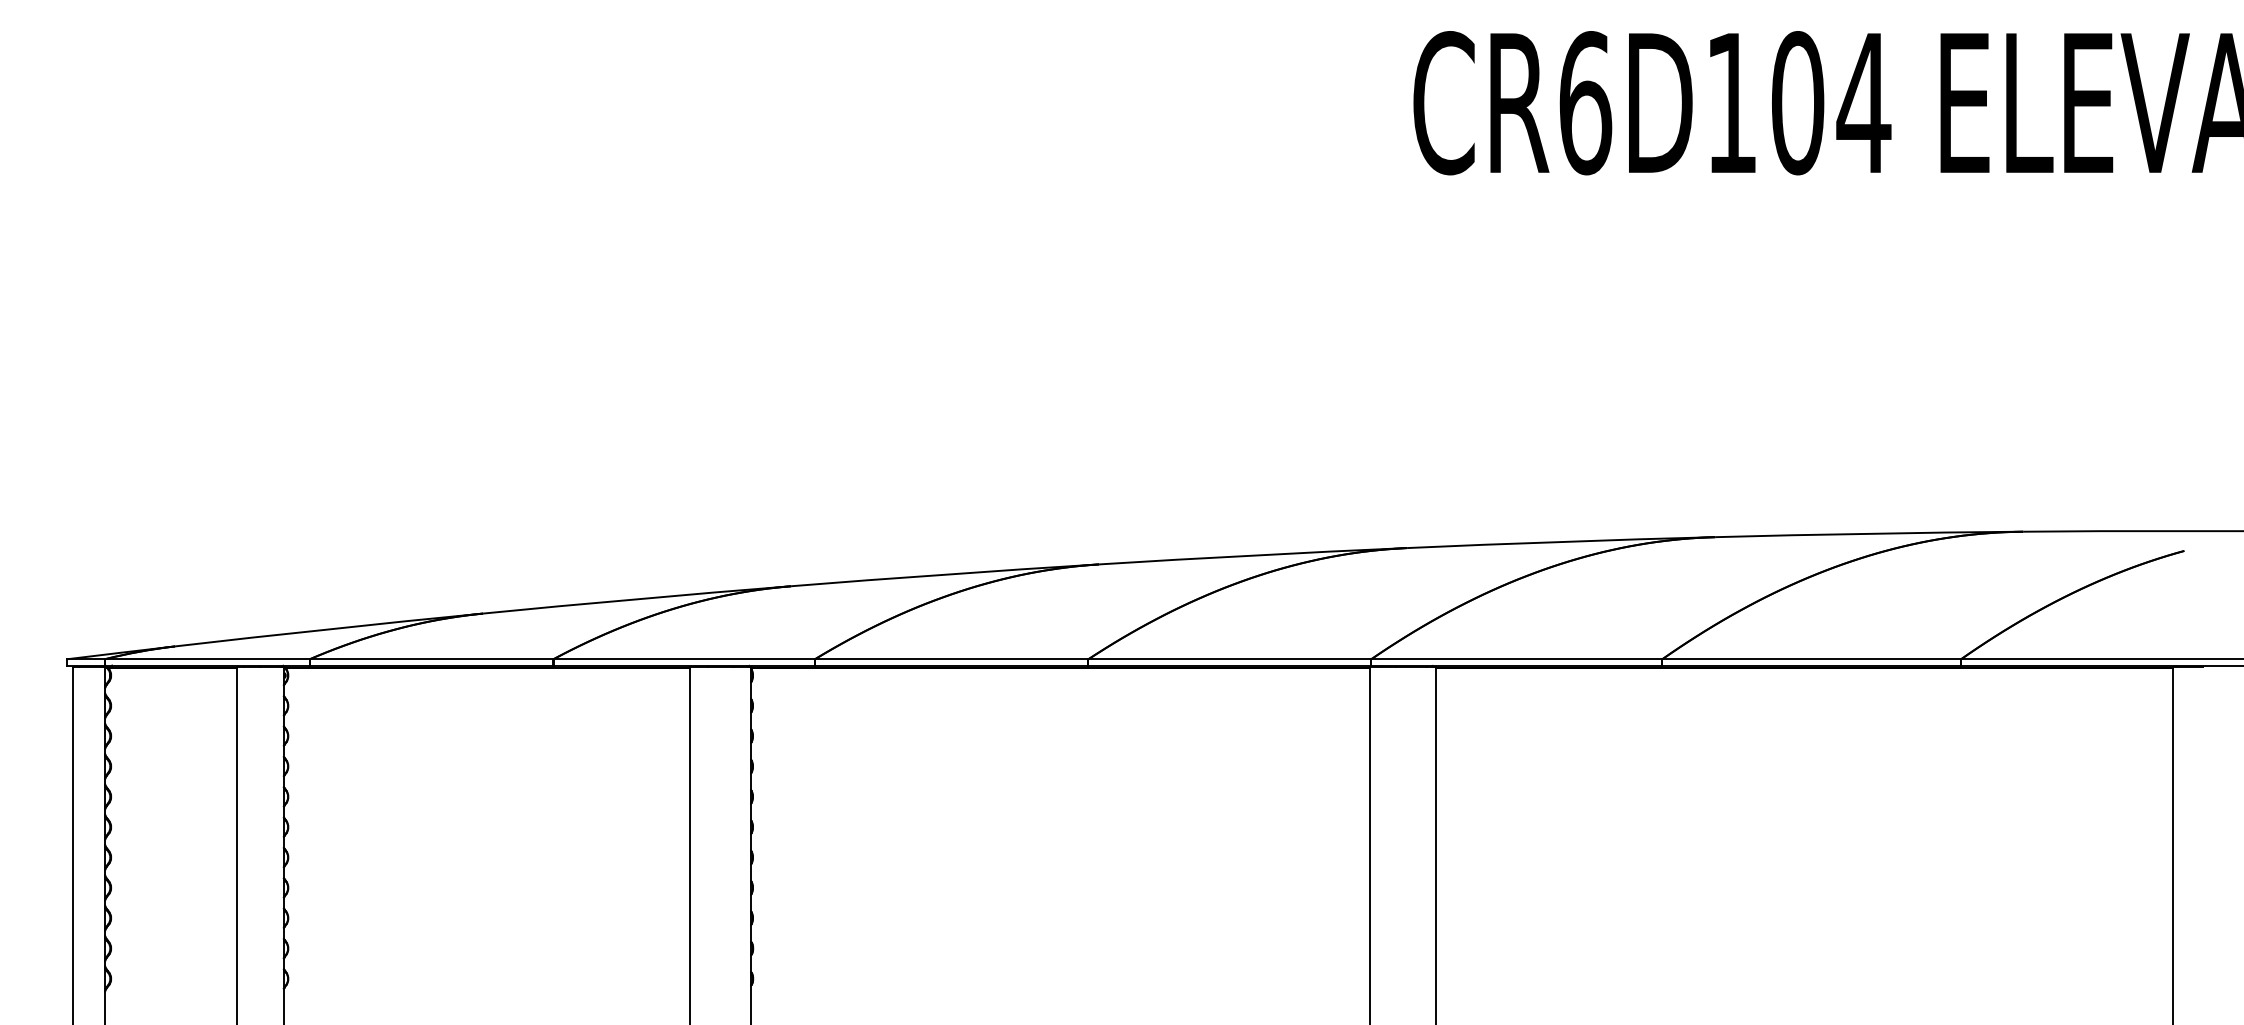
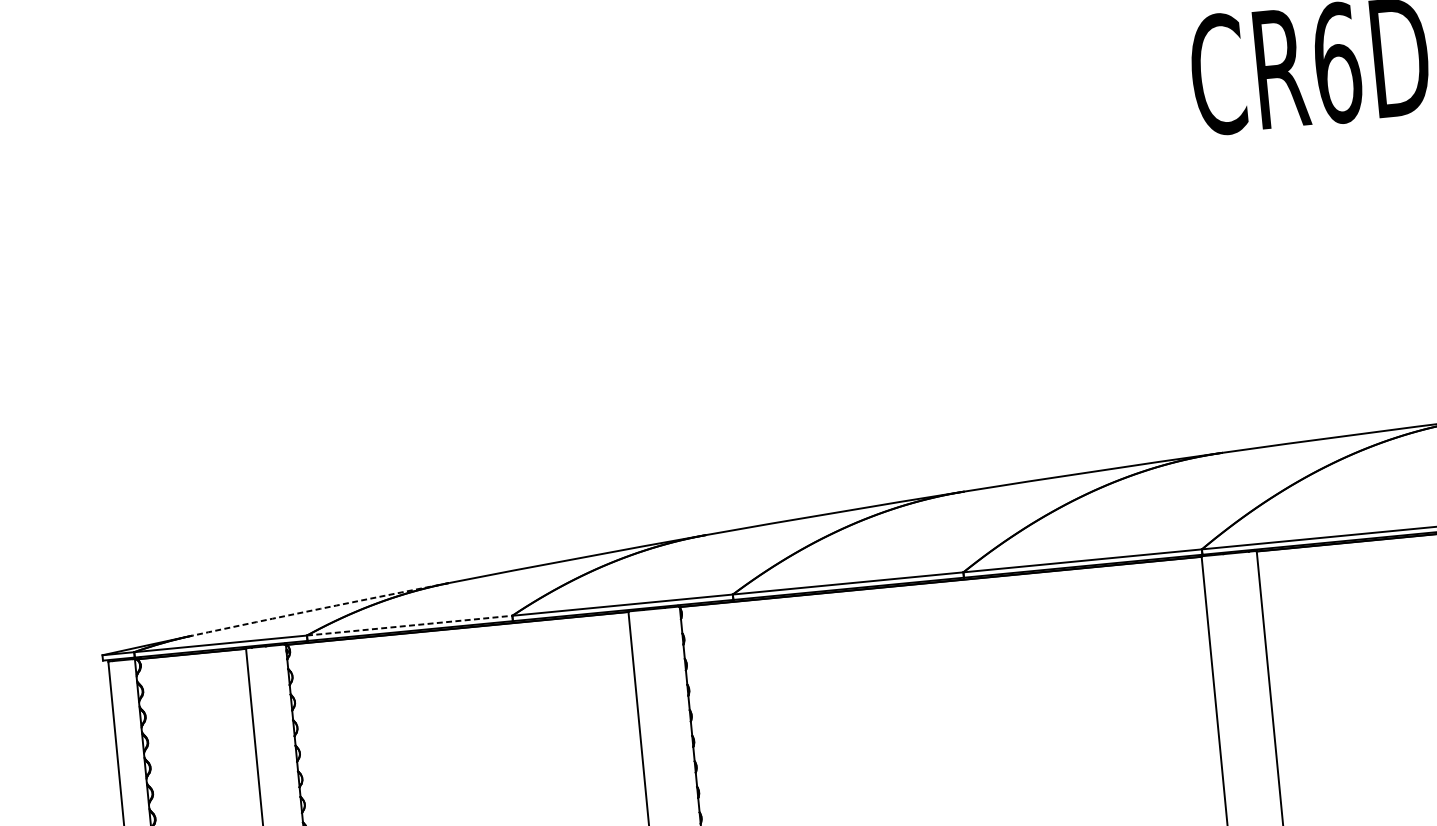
arc: (328, 629) -> (320, 608), solid -> dashed
line: (431, 659) -> (409, 625), solid -> dashed

